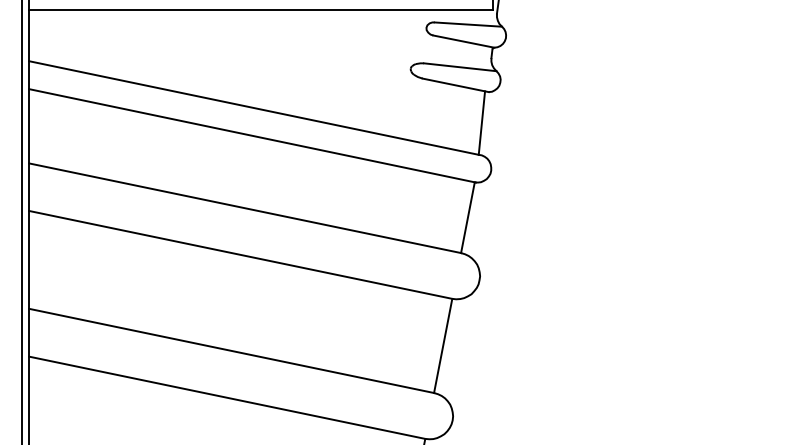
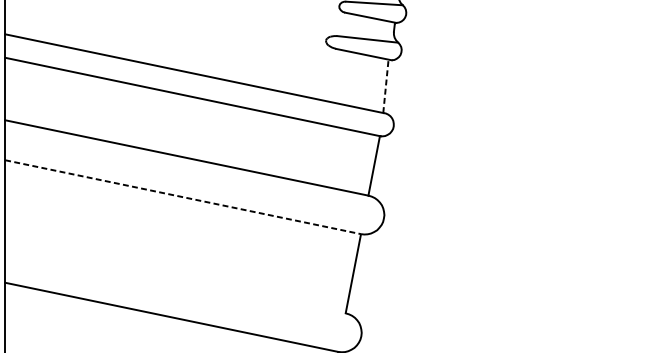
line: (481, 123) -> (385, 86), solid -> dashed
line: (241, 255) -> (183, 197), solid -> dashed
line: (231, 350) -> (175, 277), removed

